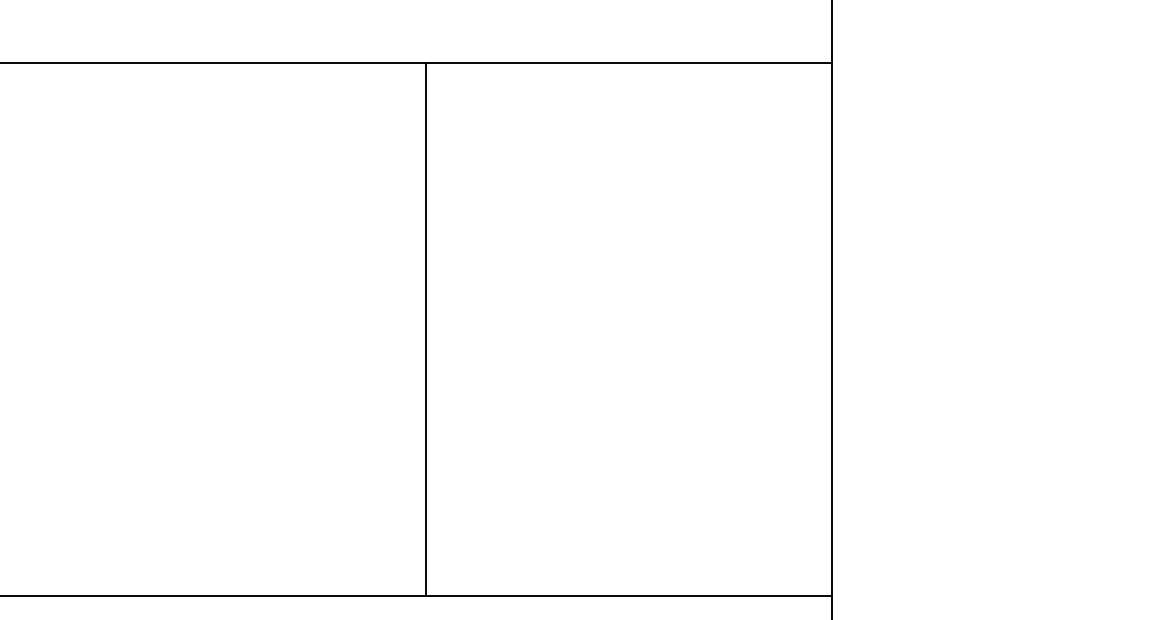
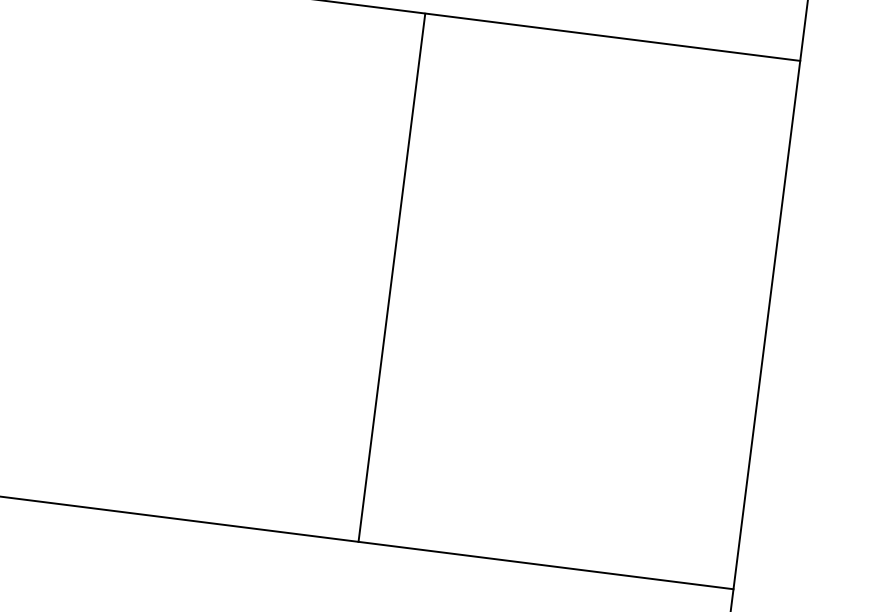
line: (426, 329) -> (392, 277), moved

